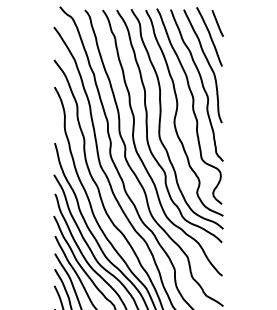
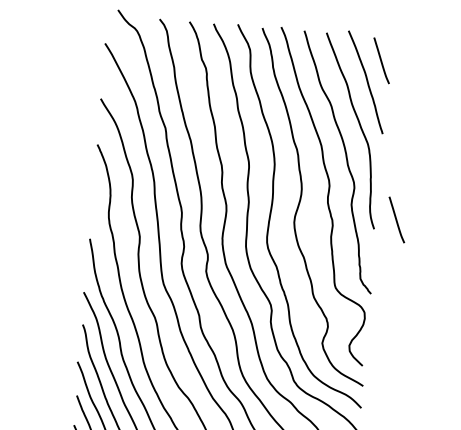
line: (234, 116) -> (396, 220), added

